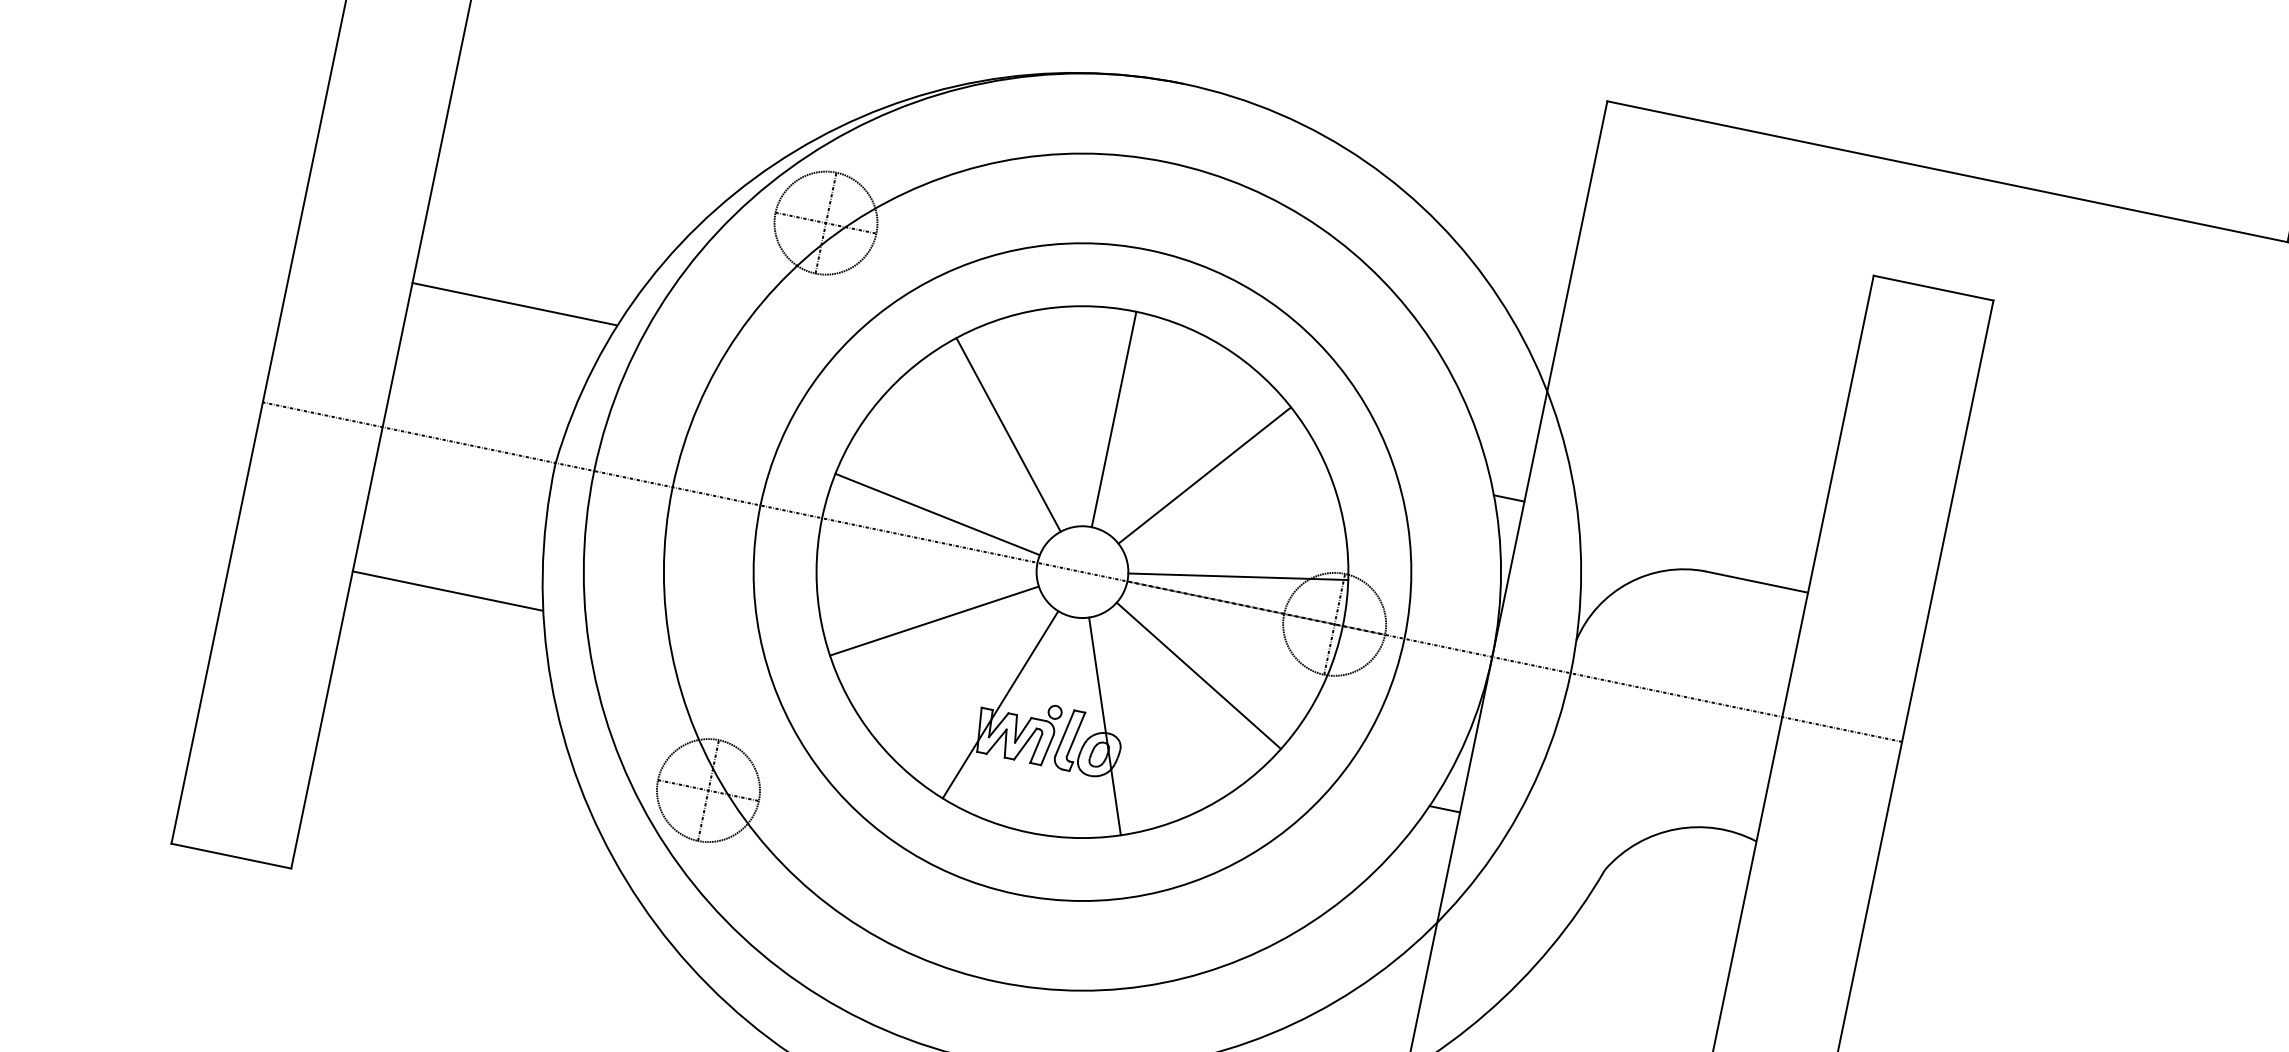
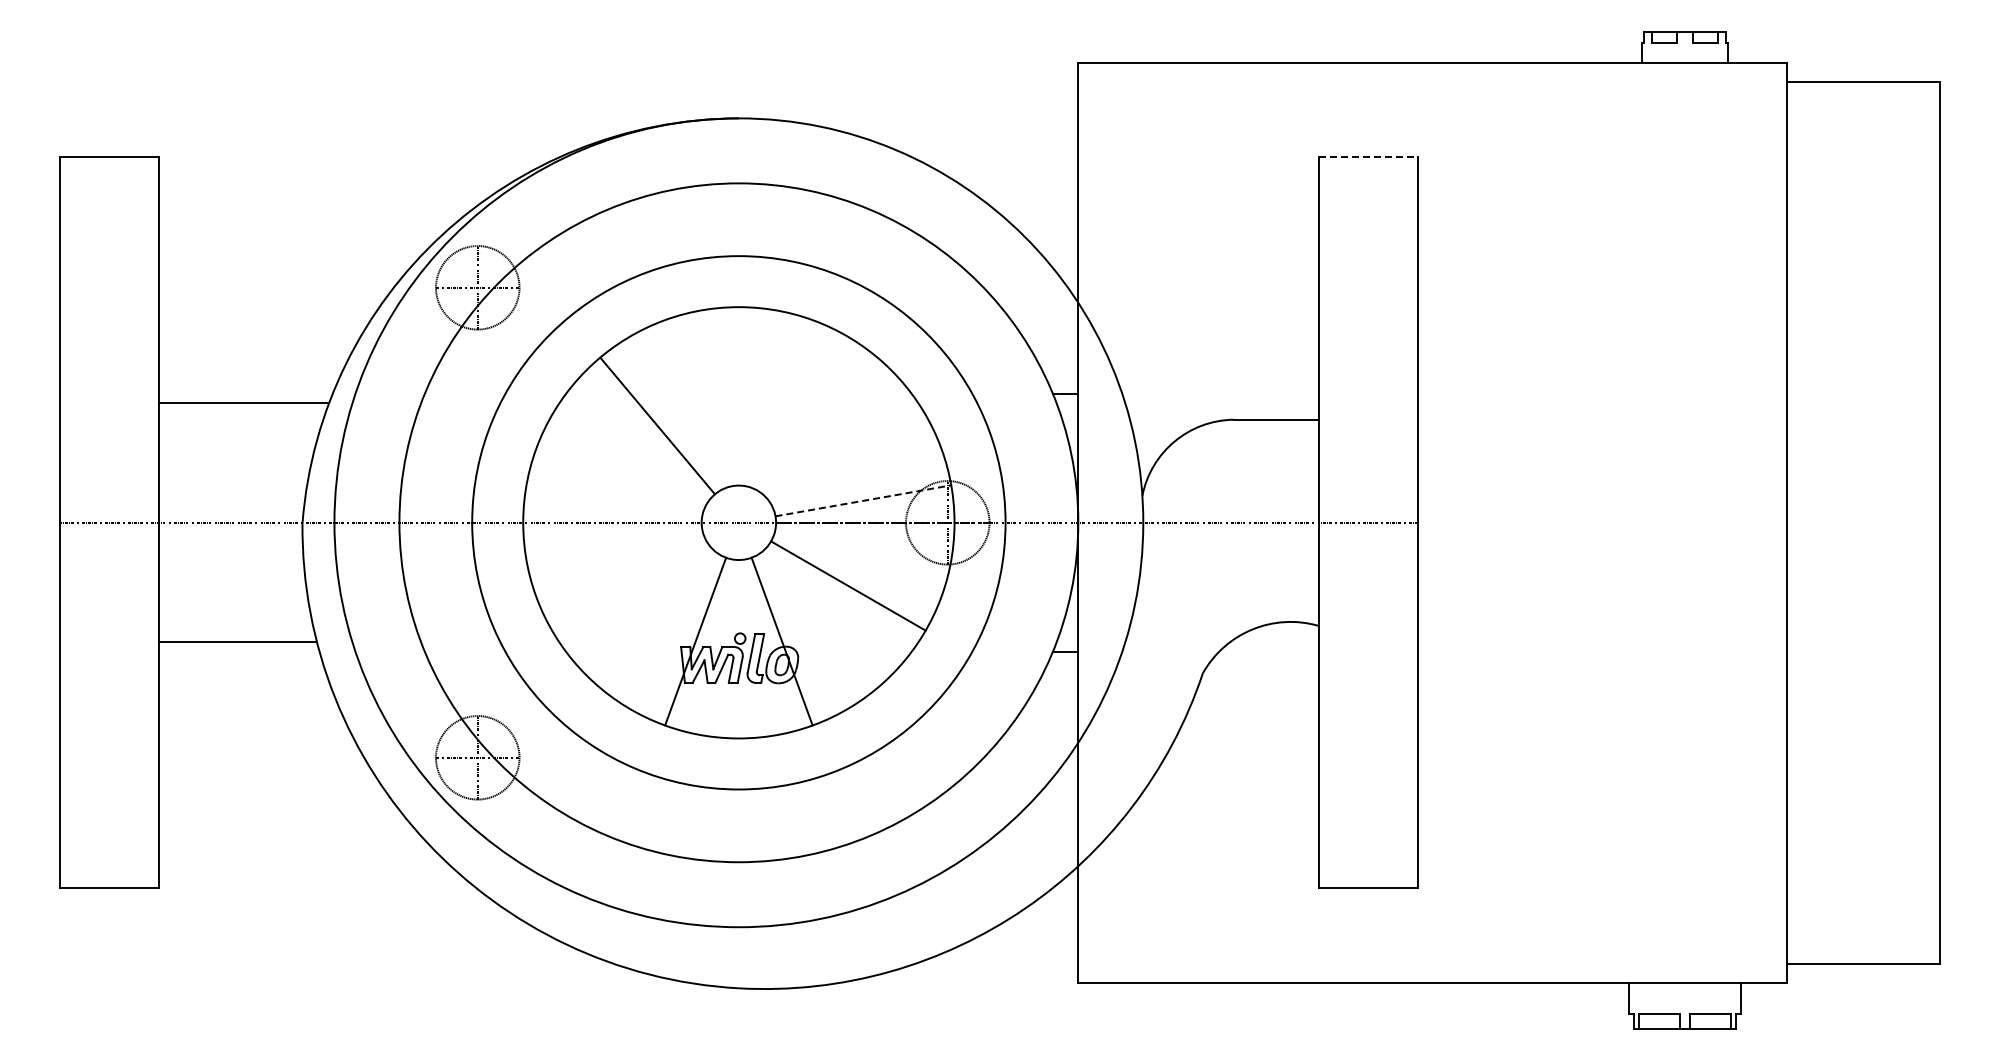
line: (1933, 288) -> (1368, 157), solid -> dashed
line: (1113, 419) -> (738, 396), removed
line: (1204, 474) -> (819, 425), removed
line: (937, 514) -> (614, 500), removed
line: (1238, 576) -> (863, 500), solid -> dashed
line: (934, 620) -> (629, 585), removed

